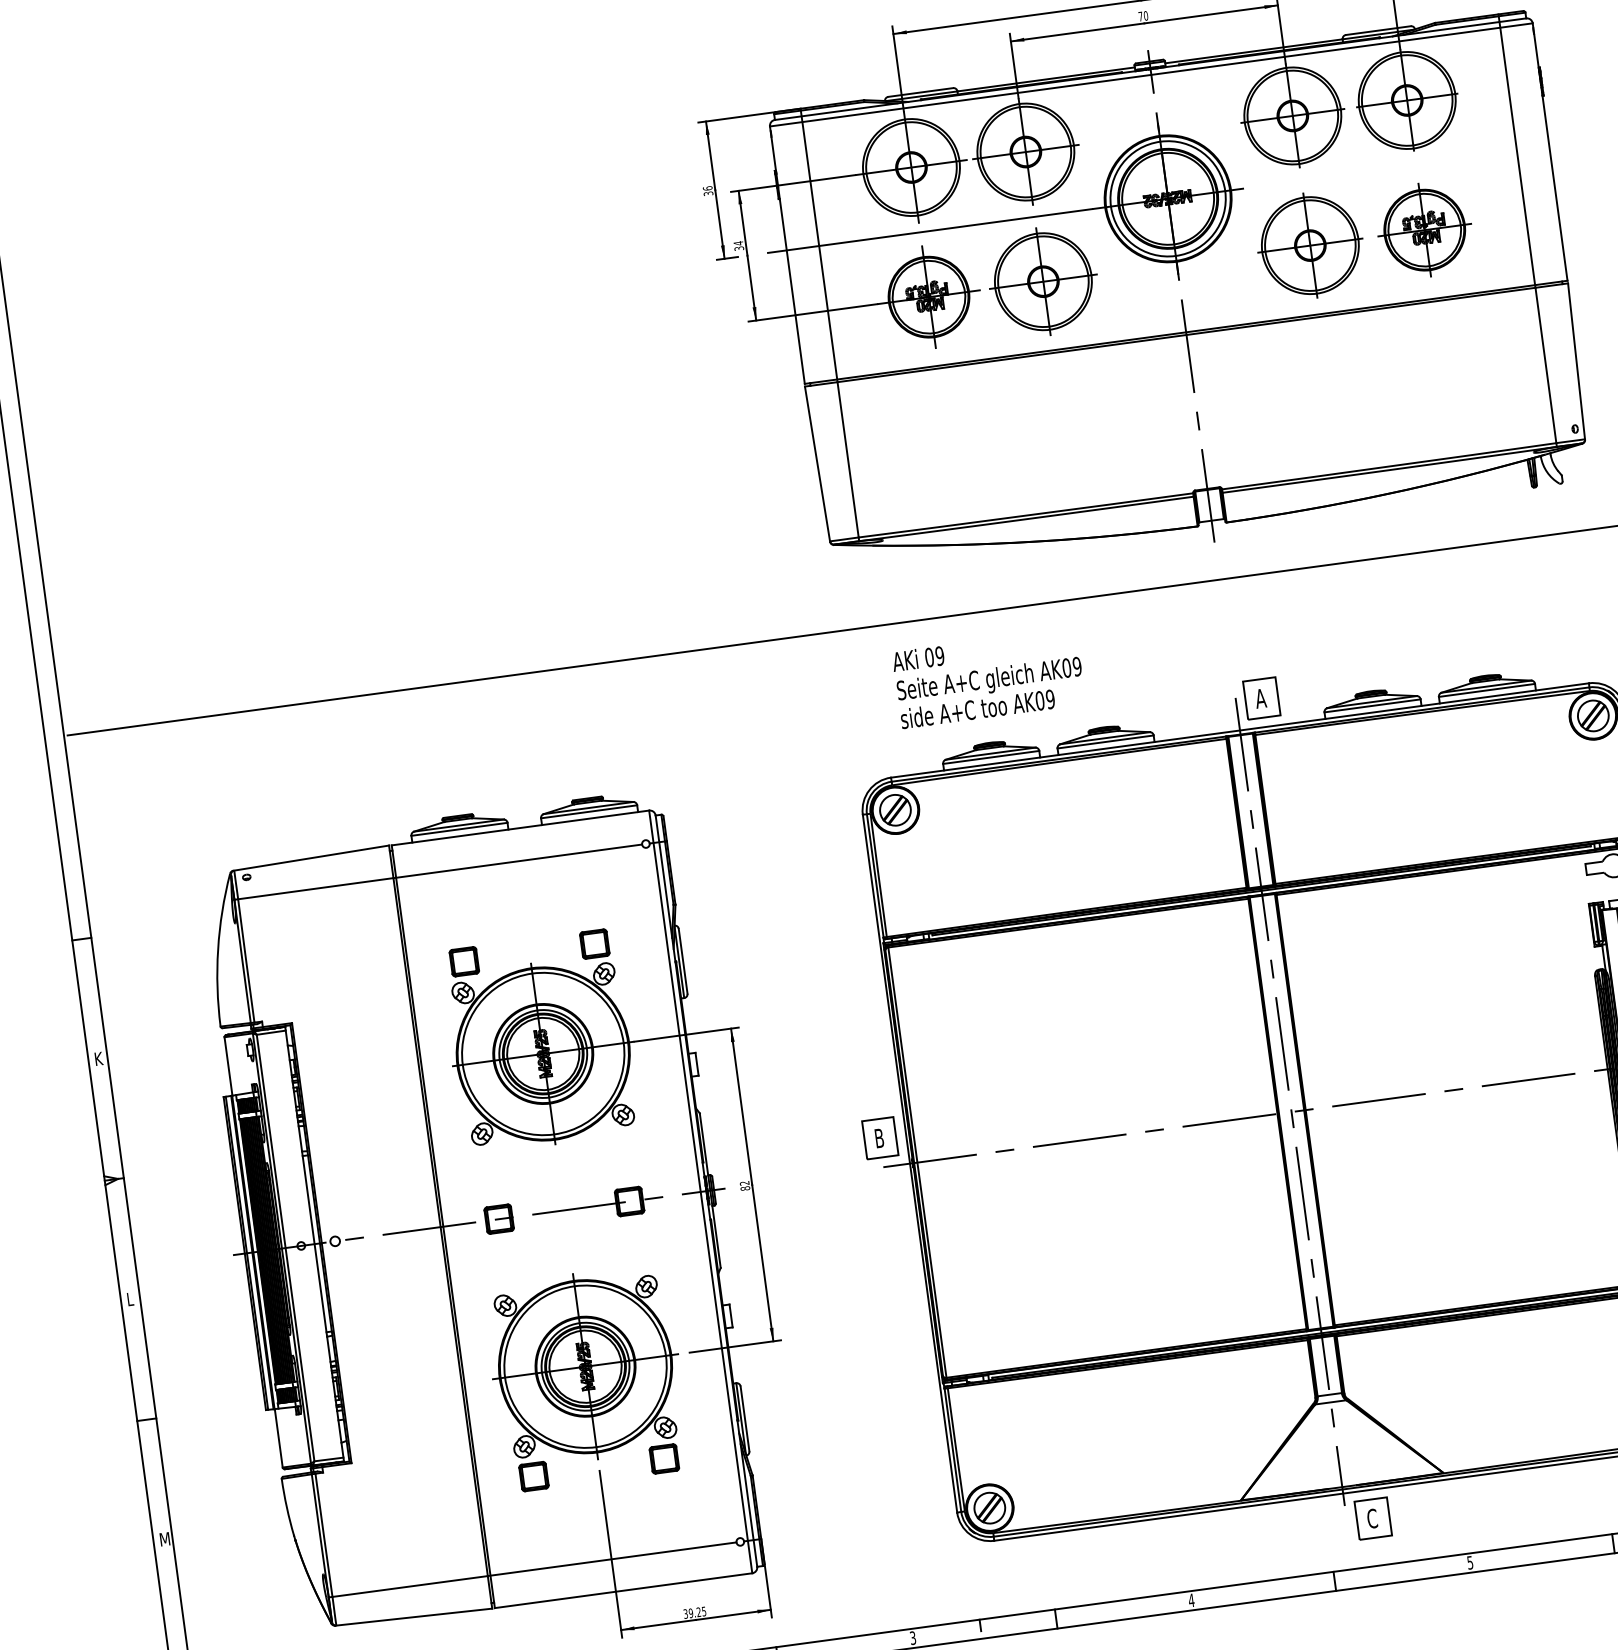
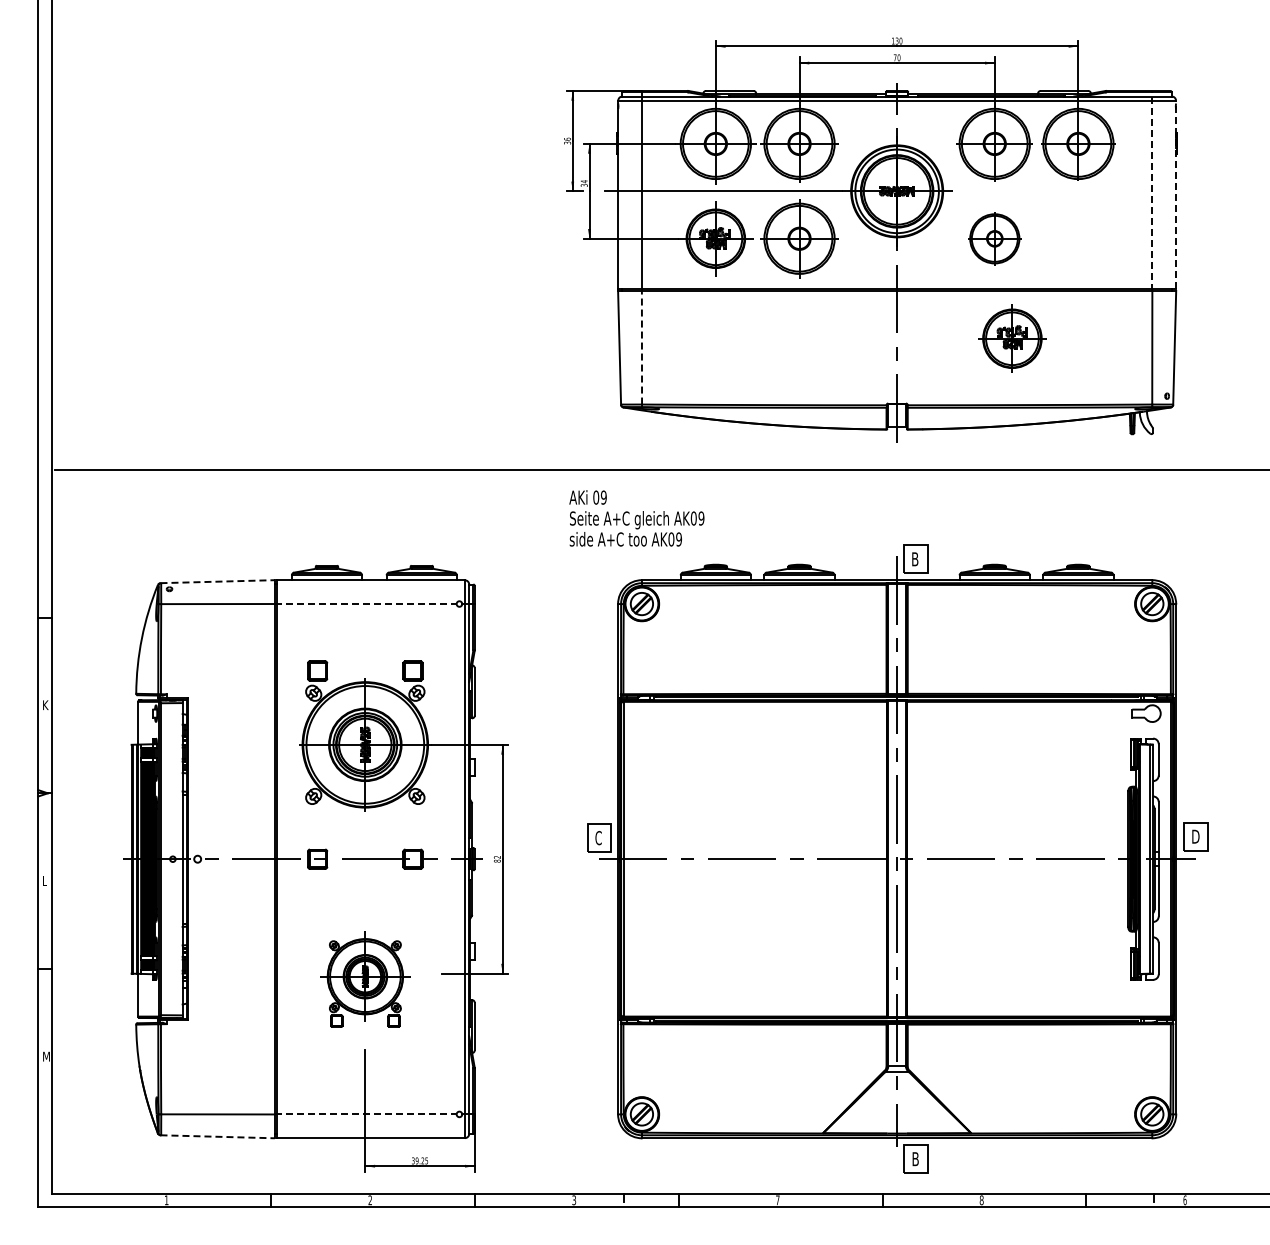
line: (1517, 150) -> (1152, 190), solid -> dashed
line: (1550, 151) -> (1176, 194), solid -> dashed
part: (1424, 229) -> (1012, 338), moved
part: (1309, 245) -> (994, 238), size x0.7
line: (847, 459) -> (641, 347), solid -> dashed
text: (988, 678) -> (636, 518), moved
text: (1259, 698) -> (914, 559), A -> B
line: (312, 857) -> (218, 581), solid -> dashed
line: (517, 862) -> (365, 604), solid -> dashed
text: (879, 1138) -> (598, 838), B -> C
part: (587, 1377) -> (365, 981), size x0.6
text: (1372, 1519) -> (915, 1159), C -> B
line: (611, 1559) -> (365, 1114), solid -> dashed
text: (1470, 1563) -> (981, 1200), 5 -> 8
text: (1191, 1600) -> (777, 1200), 4 -> 7
line: (414, 1616) -> (218, 1136), solid -> dashed

